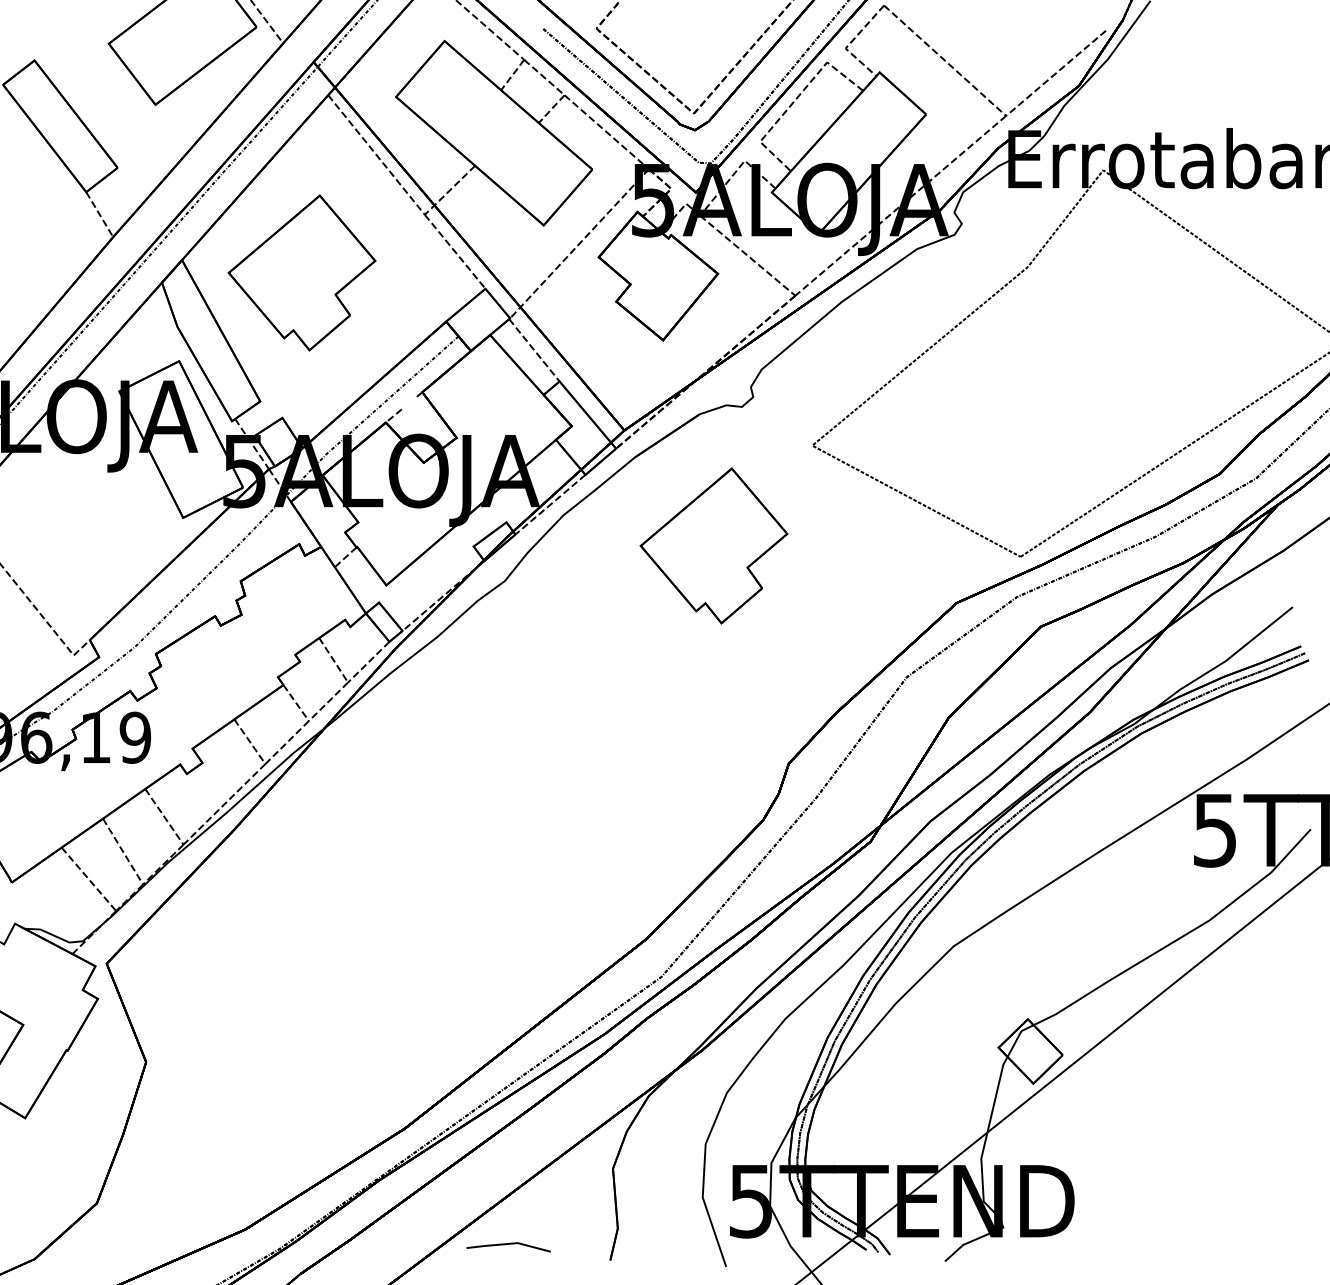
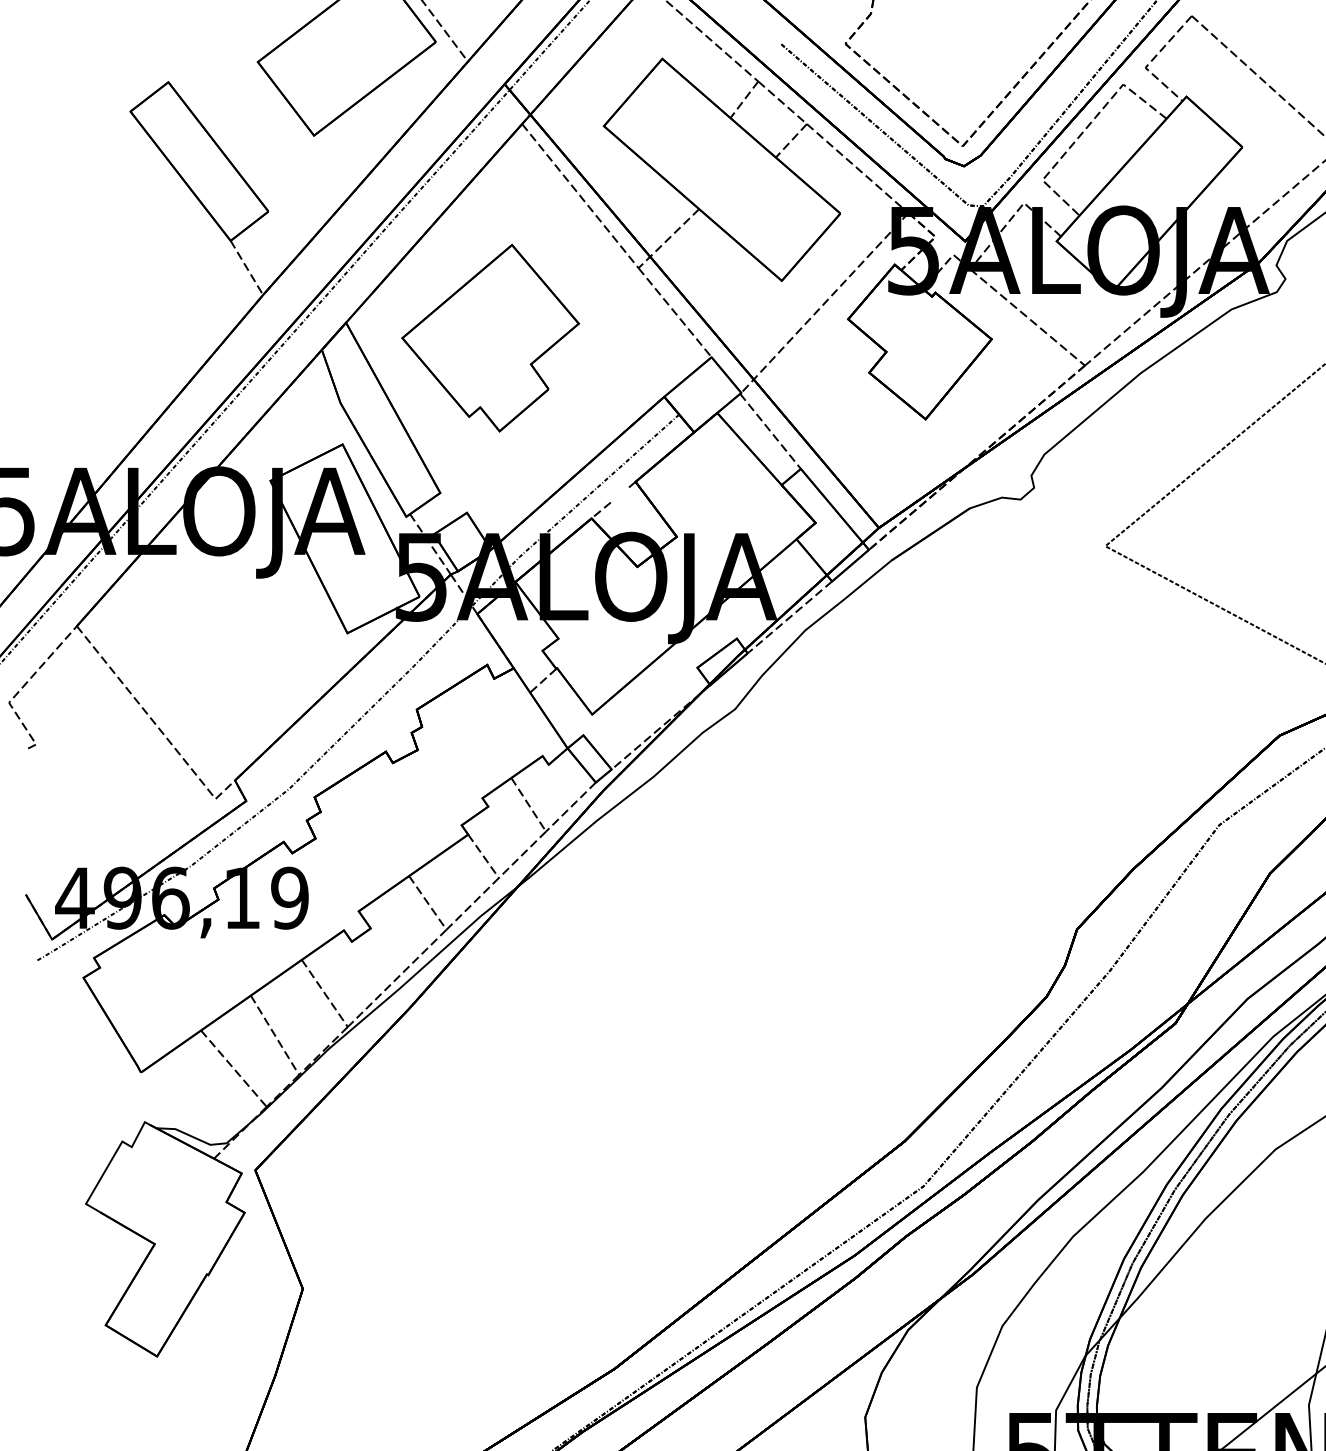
part: (713, 545) -> (986, 666), removed

